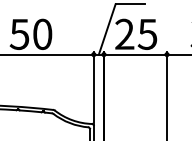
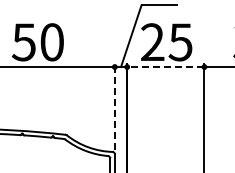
line: (135, 54) -> (165, 67), solid -> dashed
line: (93, 86) -> (114, 106), solid -> dashed

